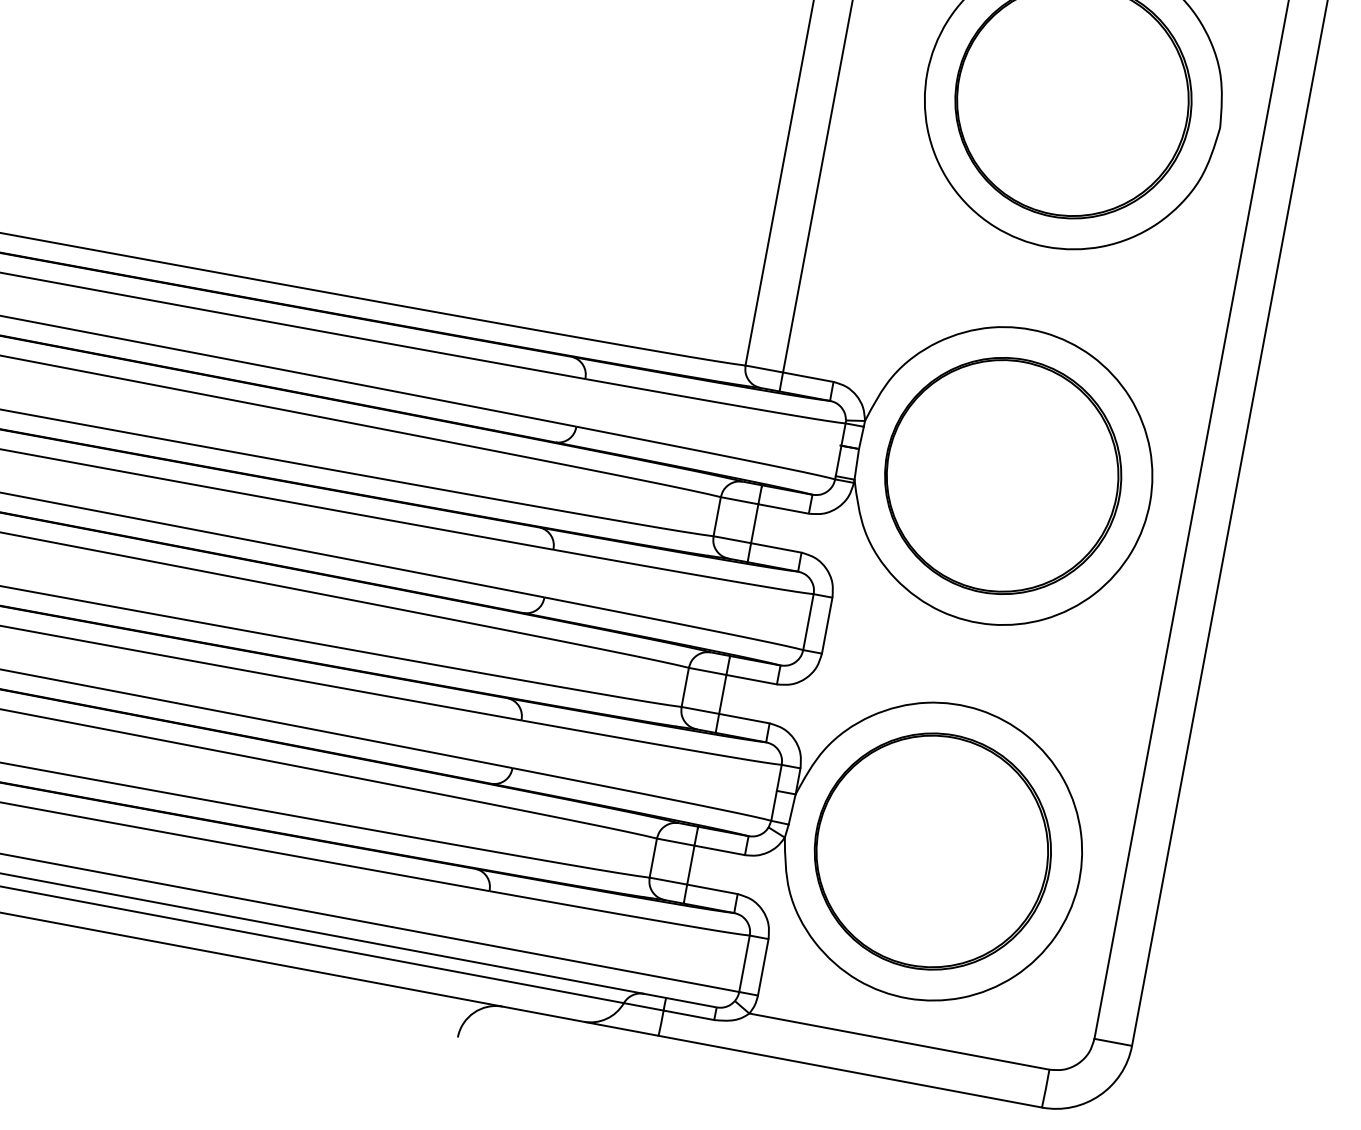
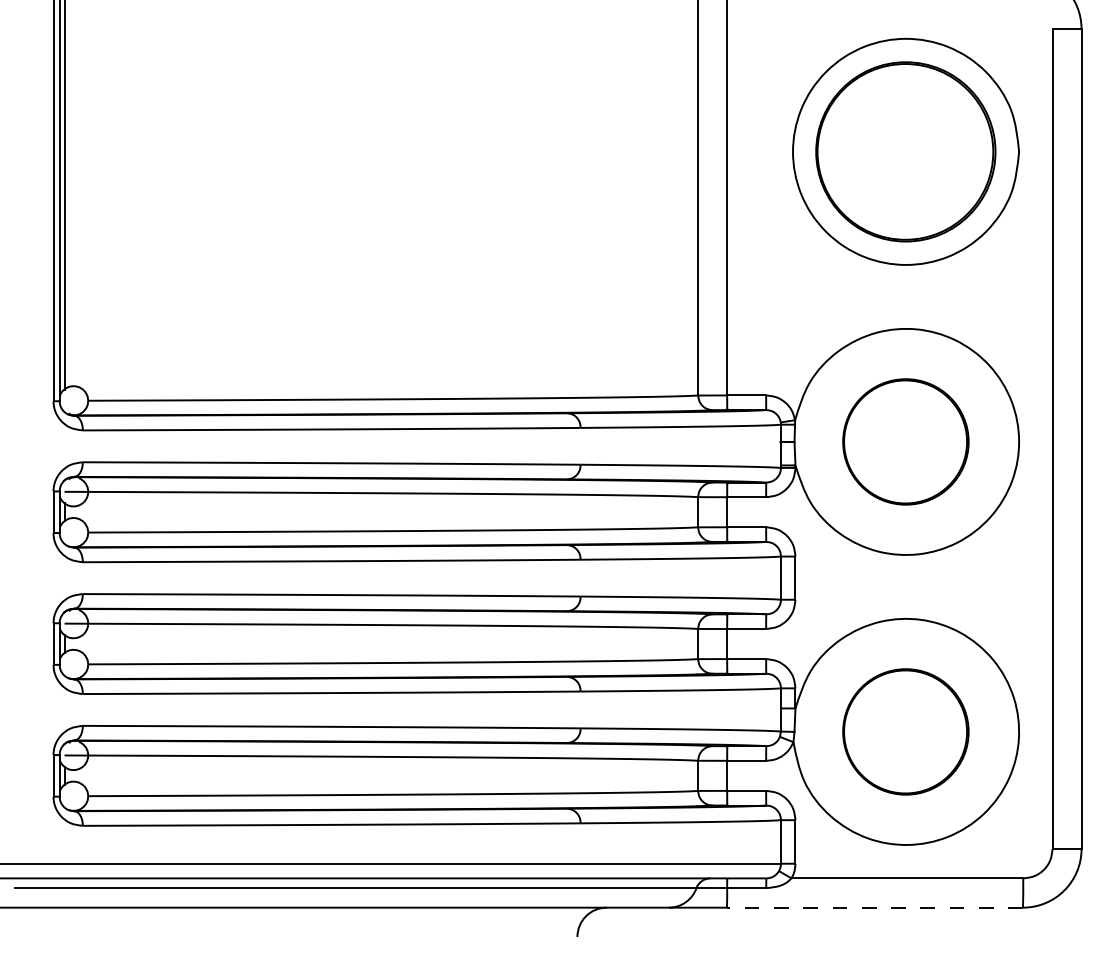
part: (1002, 475) -> (905, 441), size x0.7
part: (932, 850) -> (905, 731), size x0.7
line: (849, 1071) -> (874, 907), solid -> dashed

